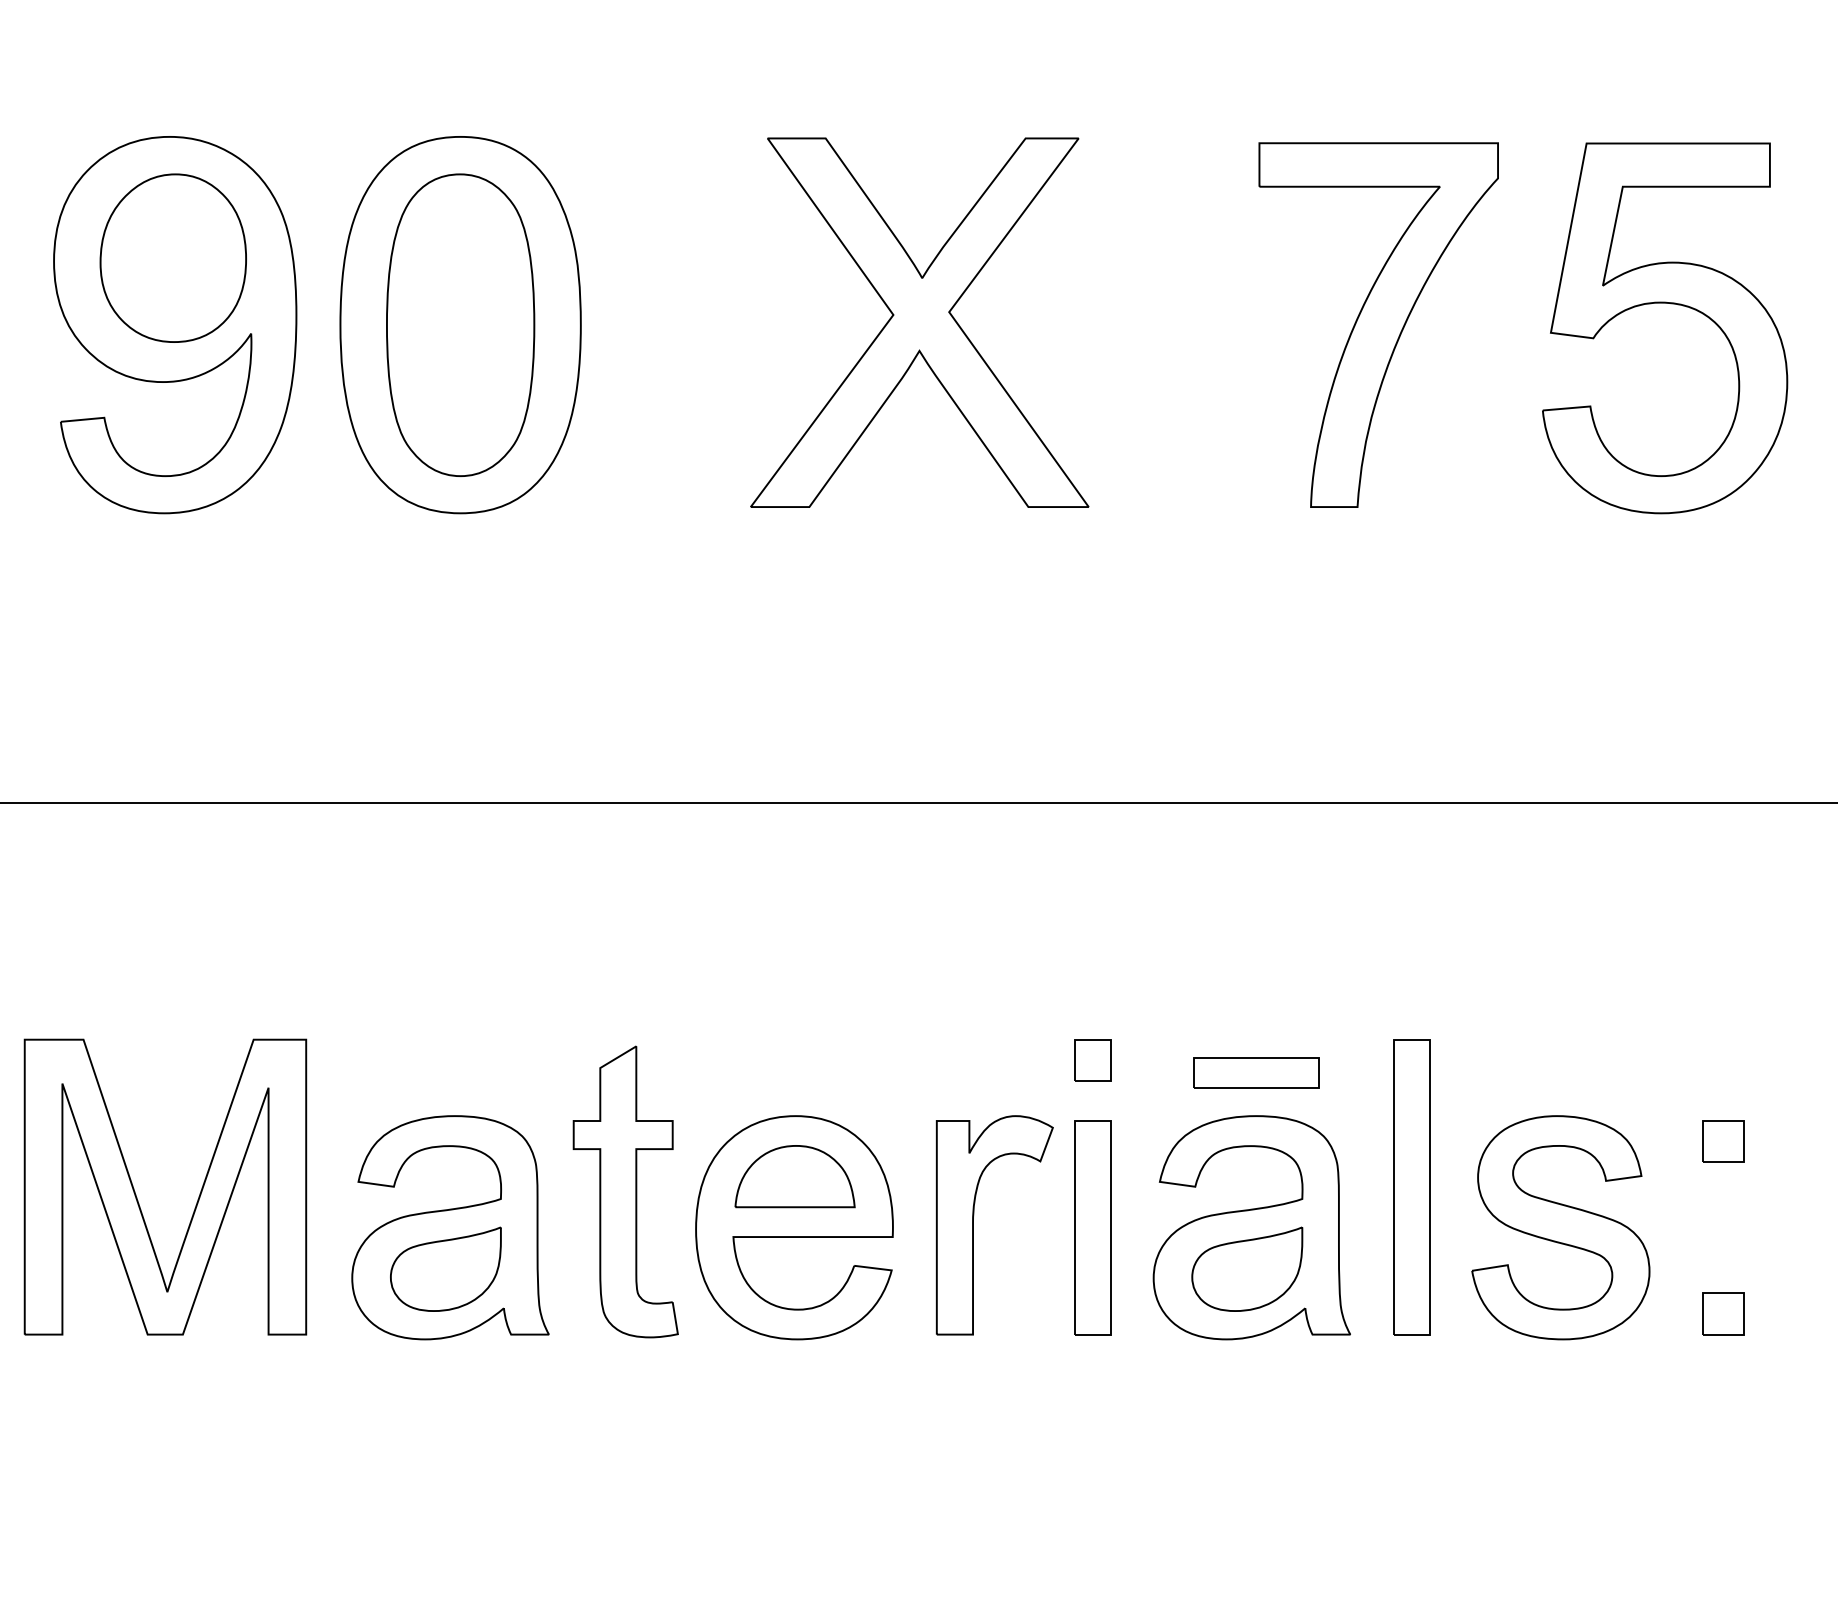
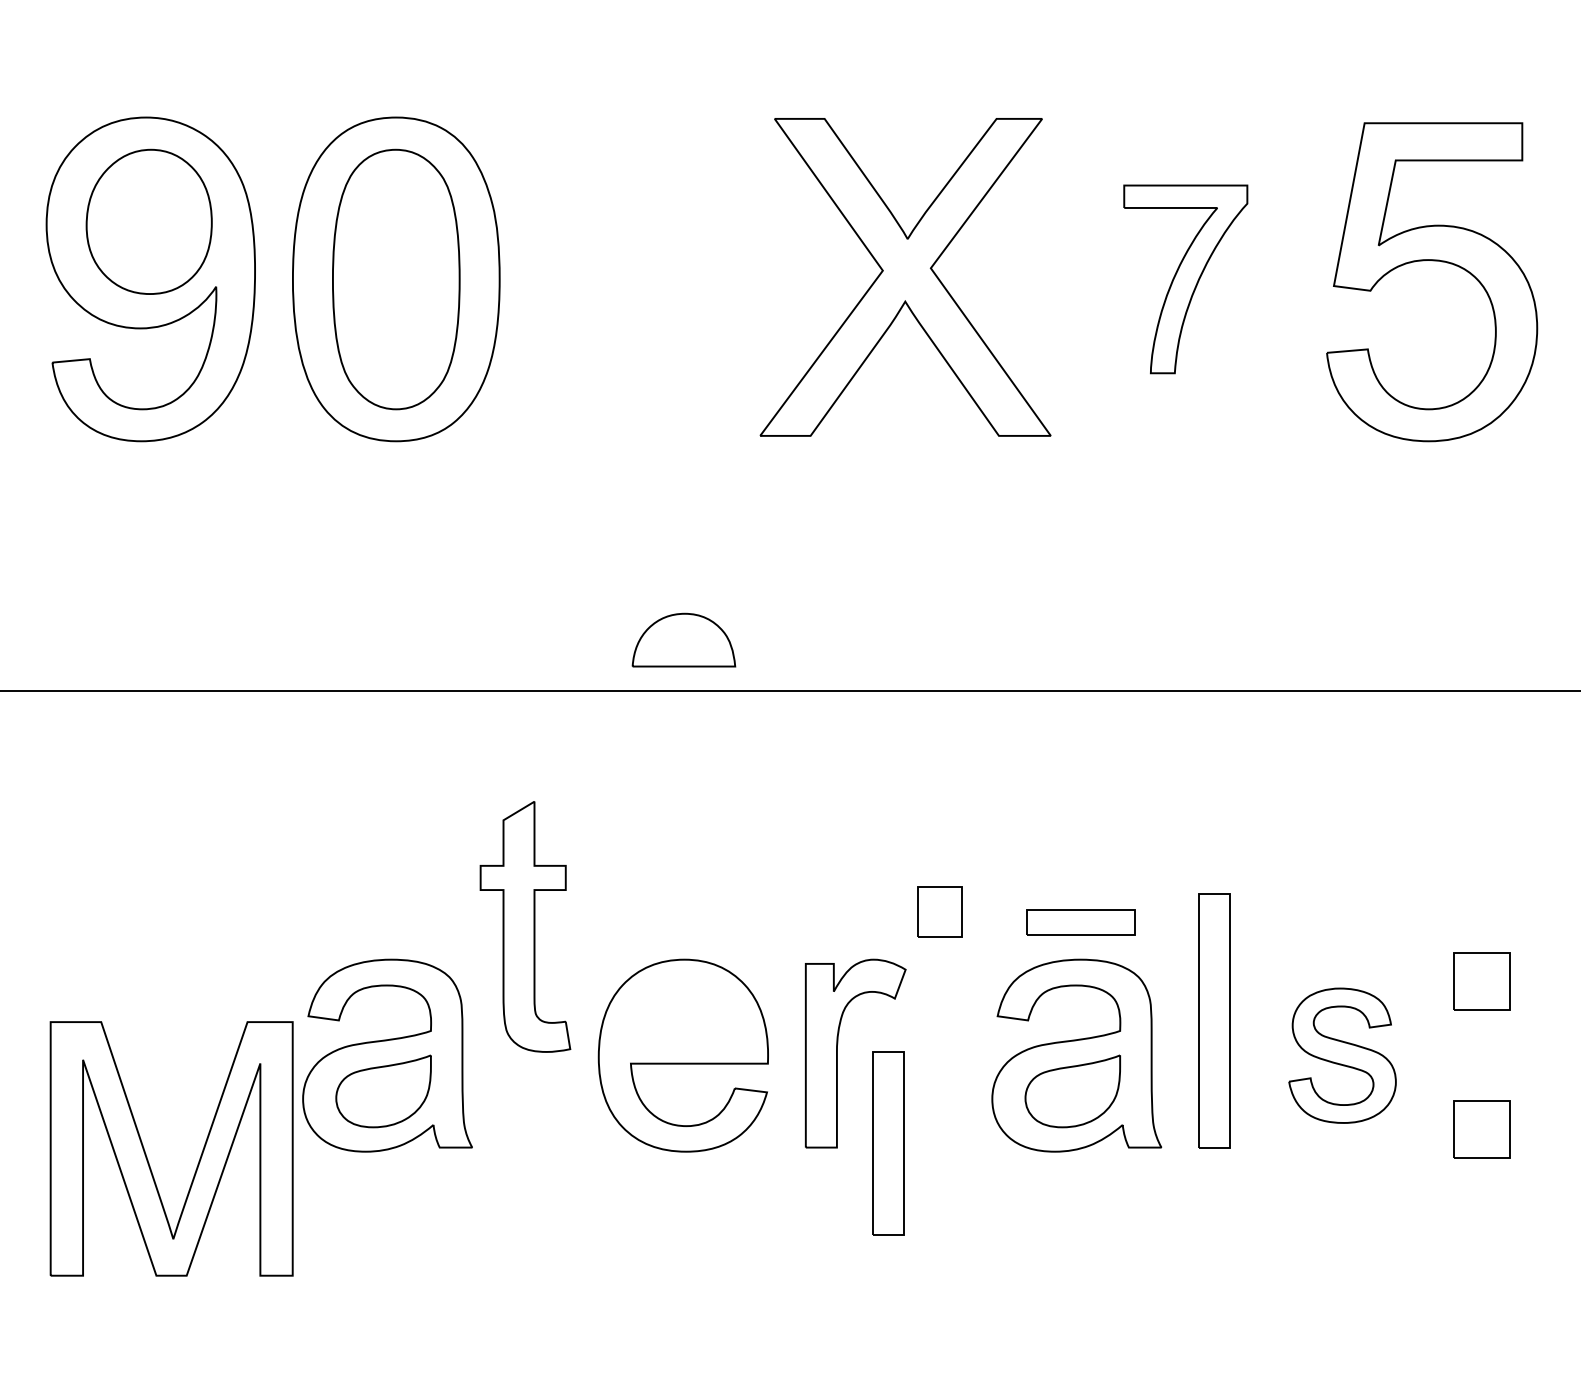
part: (919, 322) -> (905, 277), moved
part: (1378, 324) -> (1185, 278), size x0.6
part: (1092, 1060) -> (939, 911), size x1.4
part: (1723, 1141) -> (1482, 981), size x1.6
part: (794, 1176) -> (683, 640), moved
part: (625, 1191) -> (525, 926), moved
part: (136, 1194) -> (146, 1155), moved
part: (1092, 1227) -> (888, 1143), moved
part: (1560, 1227) -> (1342, 1055), size x0.7
part: (1723, 1313) -> (1482, 1129), size x1.6

